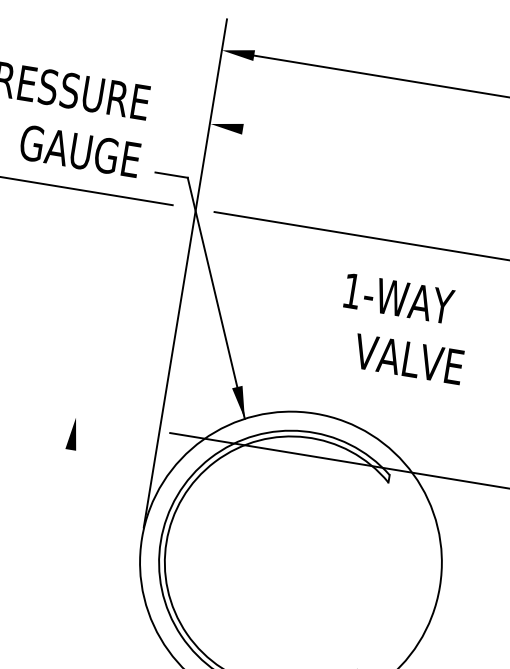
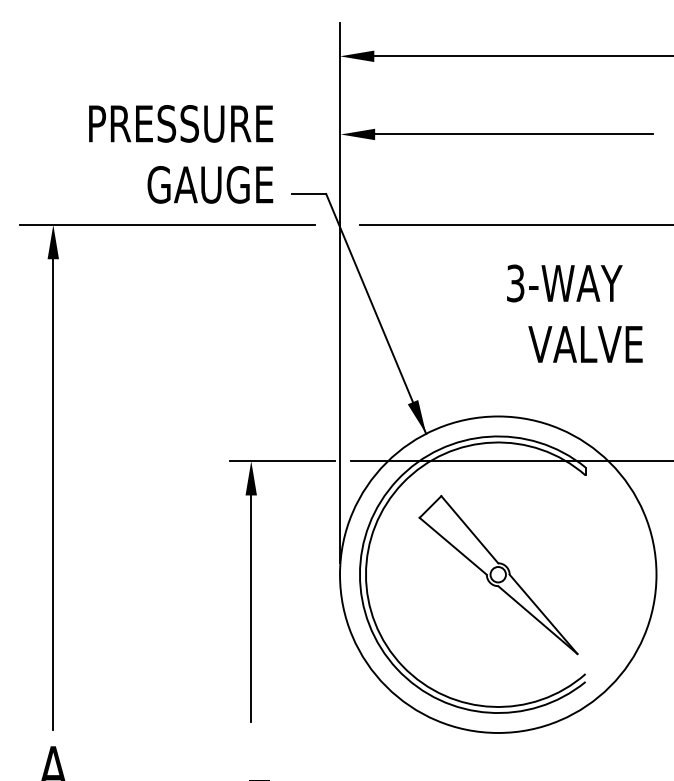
line: (373, 150) -> (513, 134), added
text: (352, 291) -> (515, 283), 1-WAY -> 3-WAY
line: (105, 422) -> (282, 461), added
line: (53, 556) -> (251, 608), added
part: (291, 563) -> (498, 575), added

